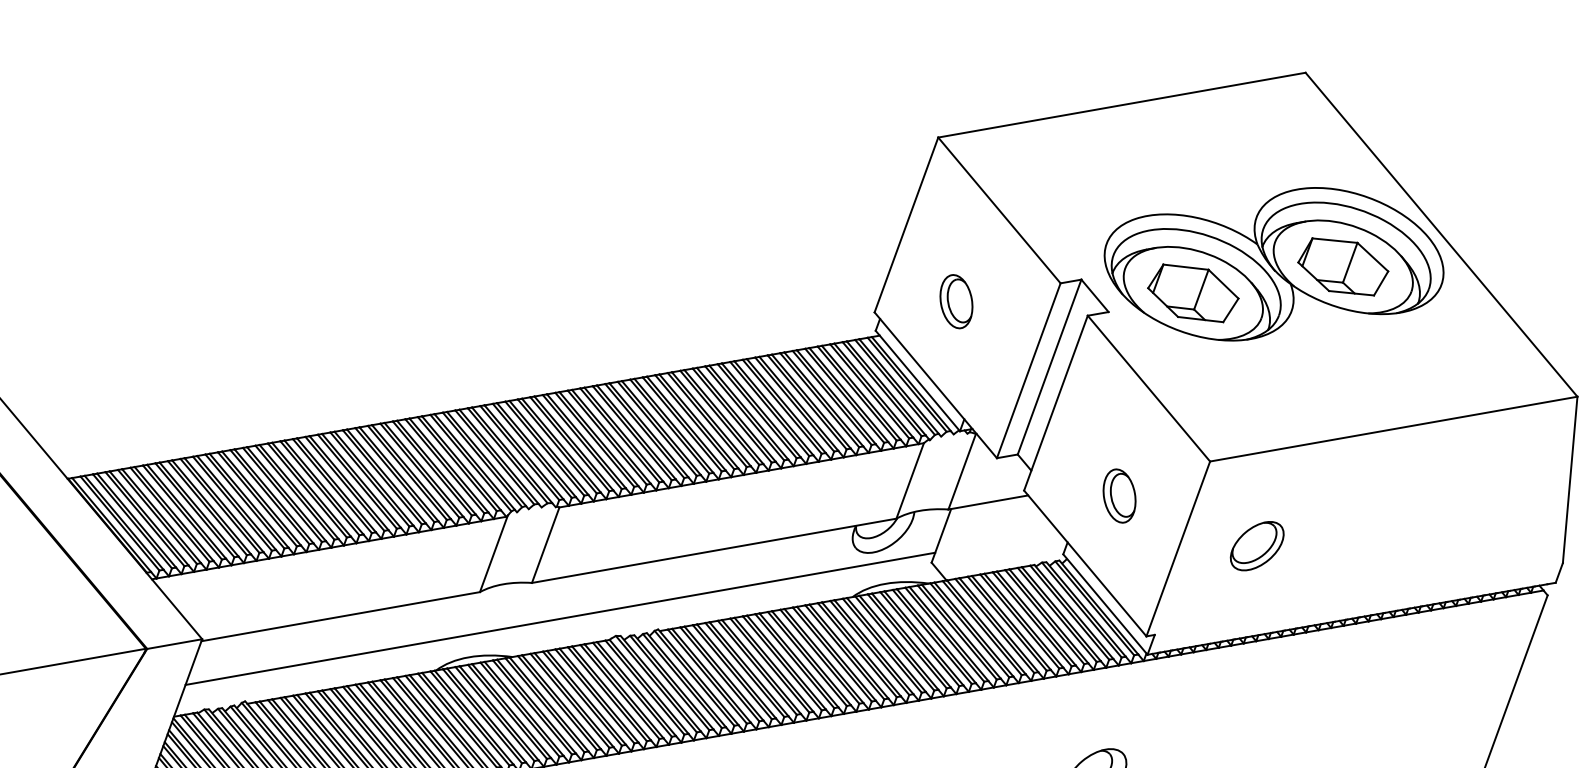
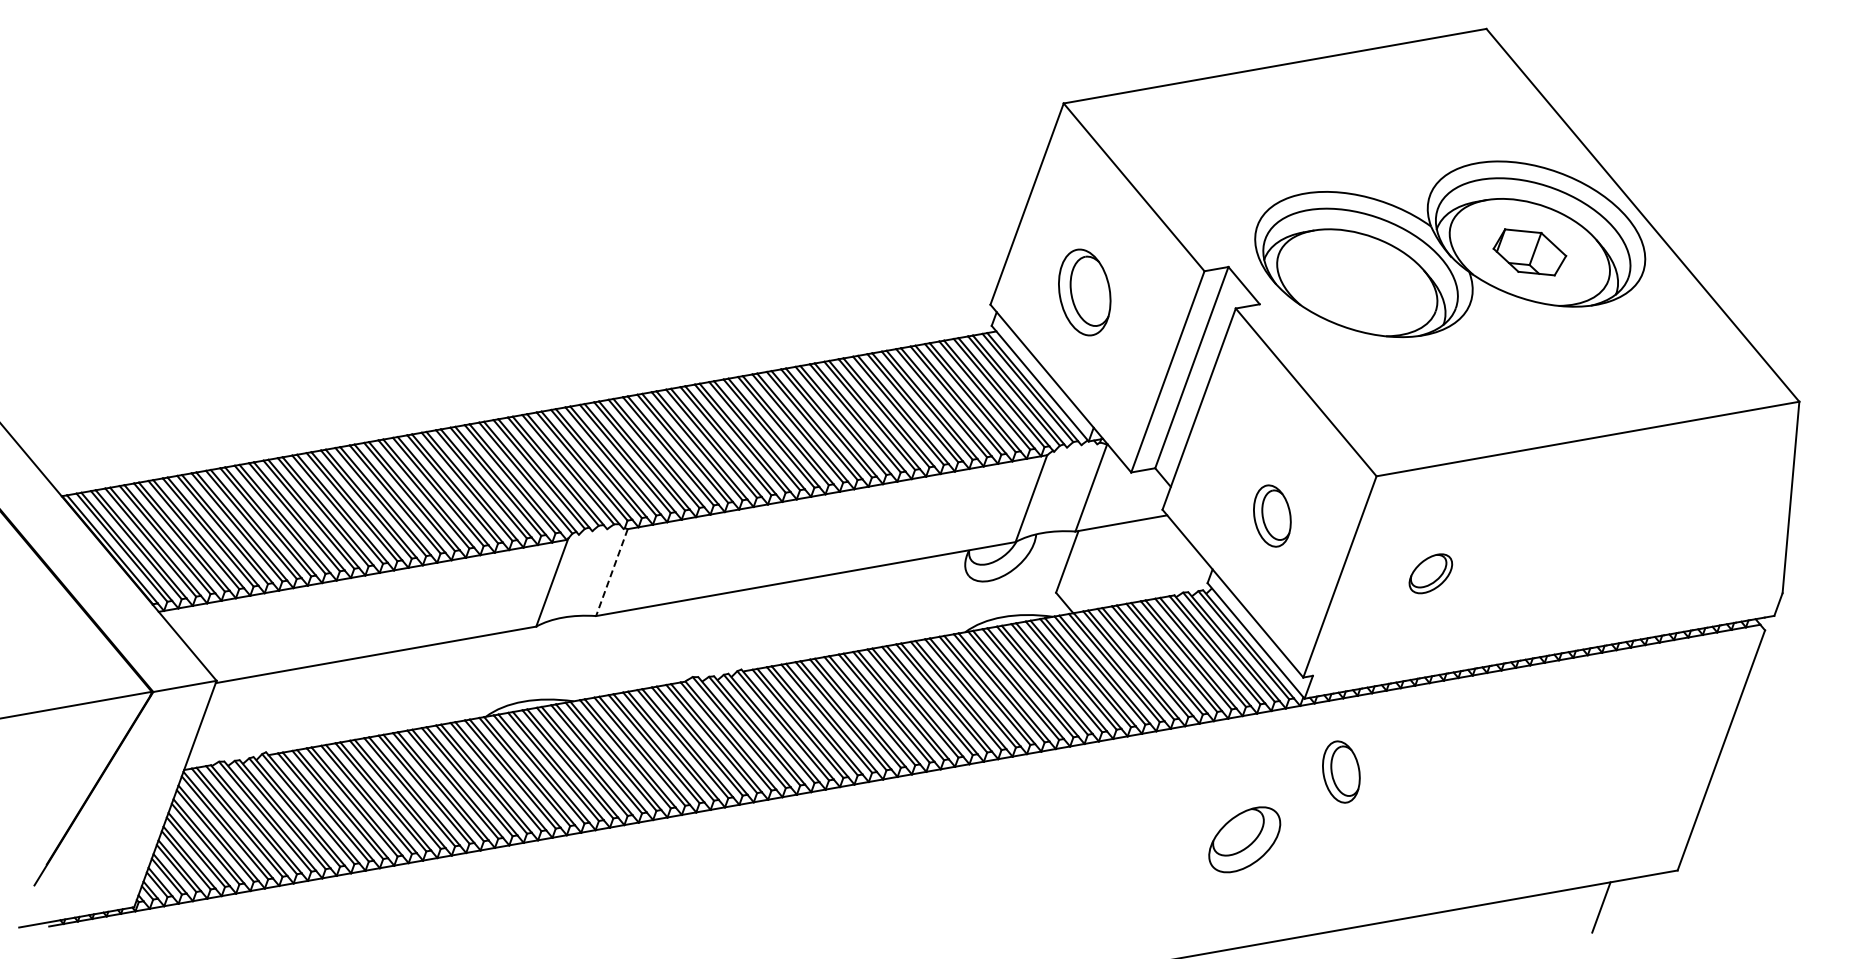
part: (1342, 267) -> (1529, 252), size x0.7
part: (1193, 293) -> (1357, 282), removed
part: (956, 300) -> (1084, 291), size x1.4
line: (545, 545) -> (611, 573), solid -> dashed
part: (1256, 545) -> (1430, 573), size x0.7
line: (560, 618) -> (628, 657), removed
part: (1179, 718) -> (1341, 771), added

